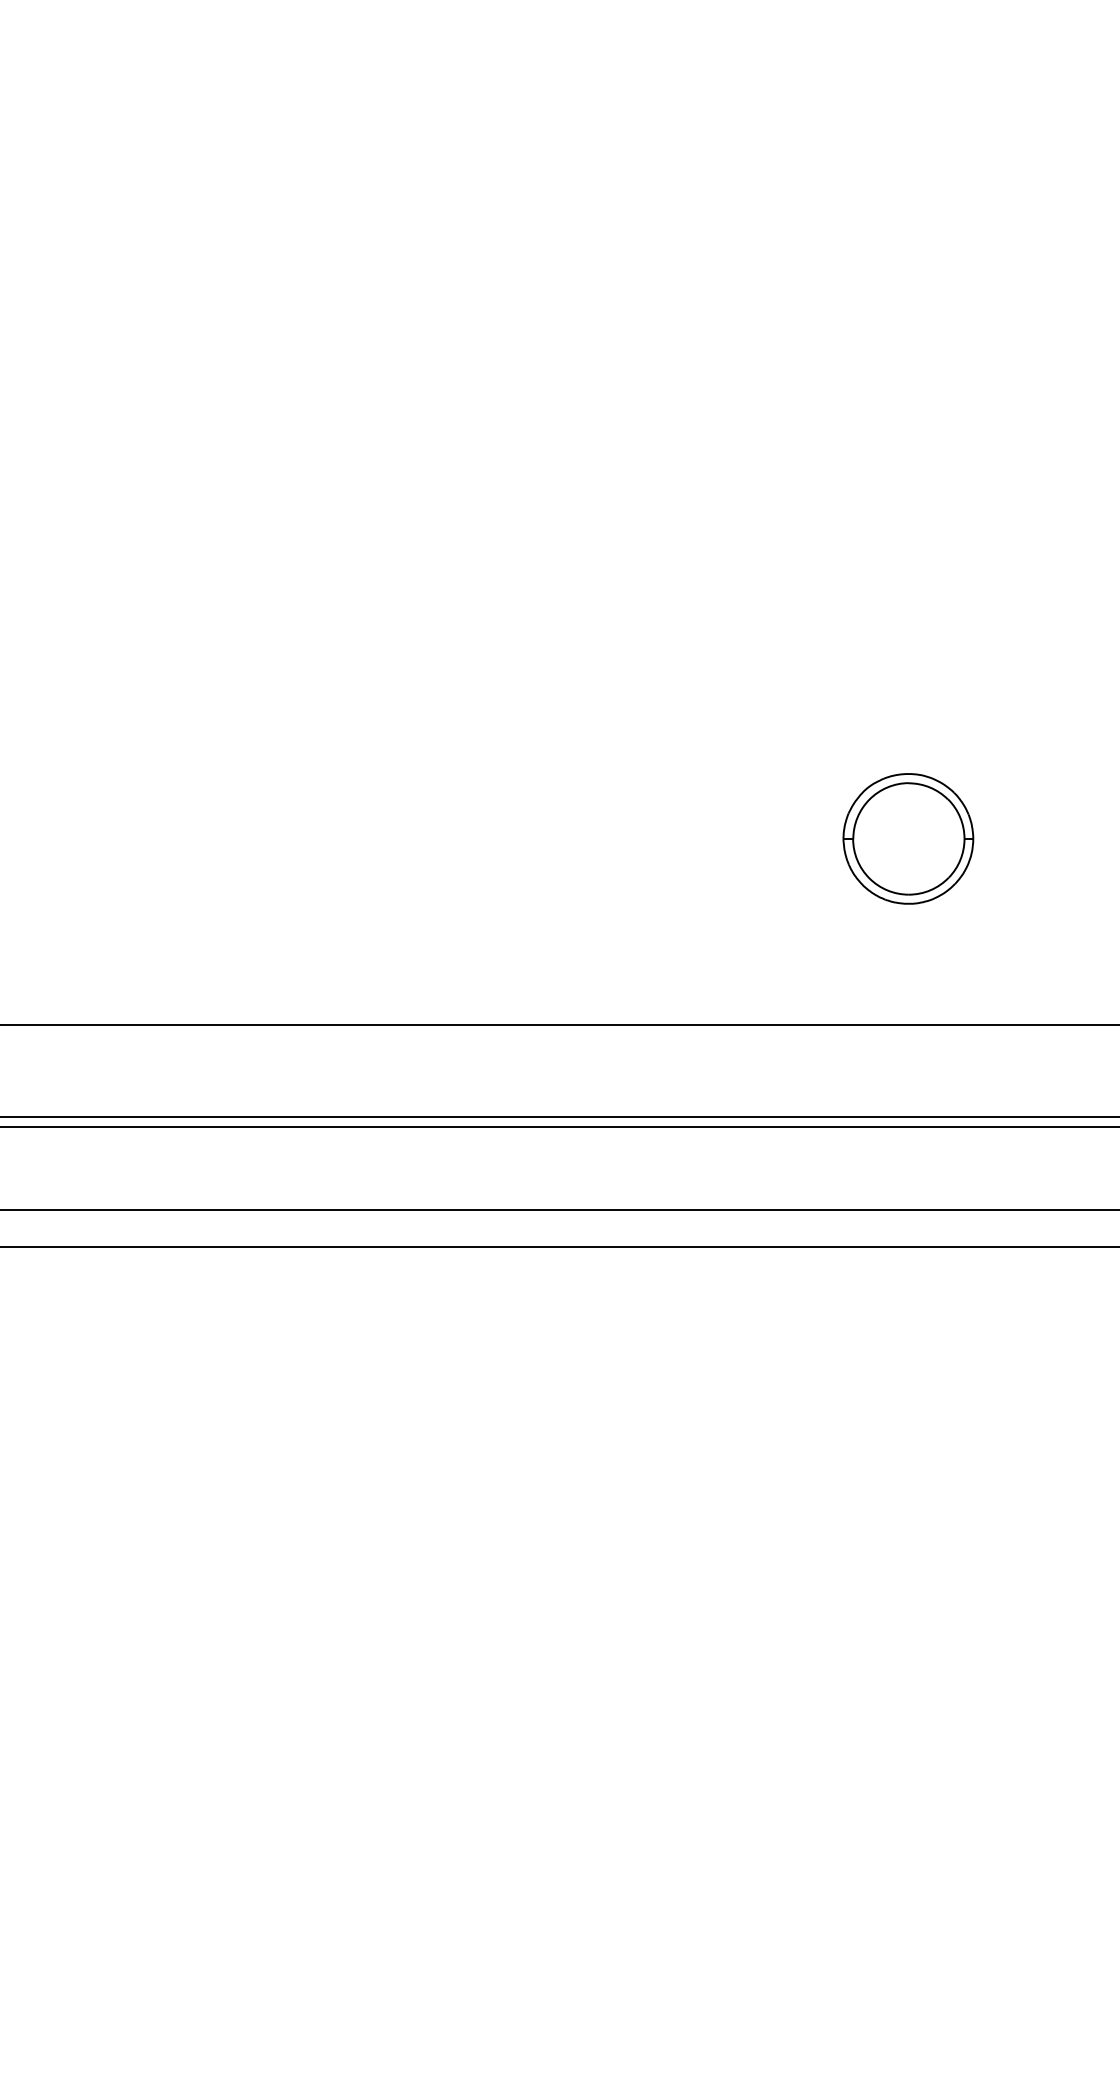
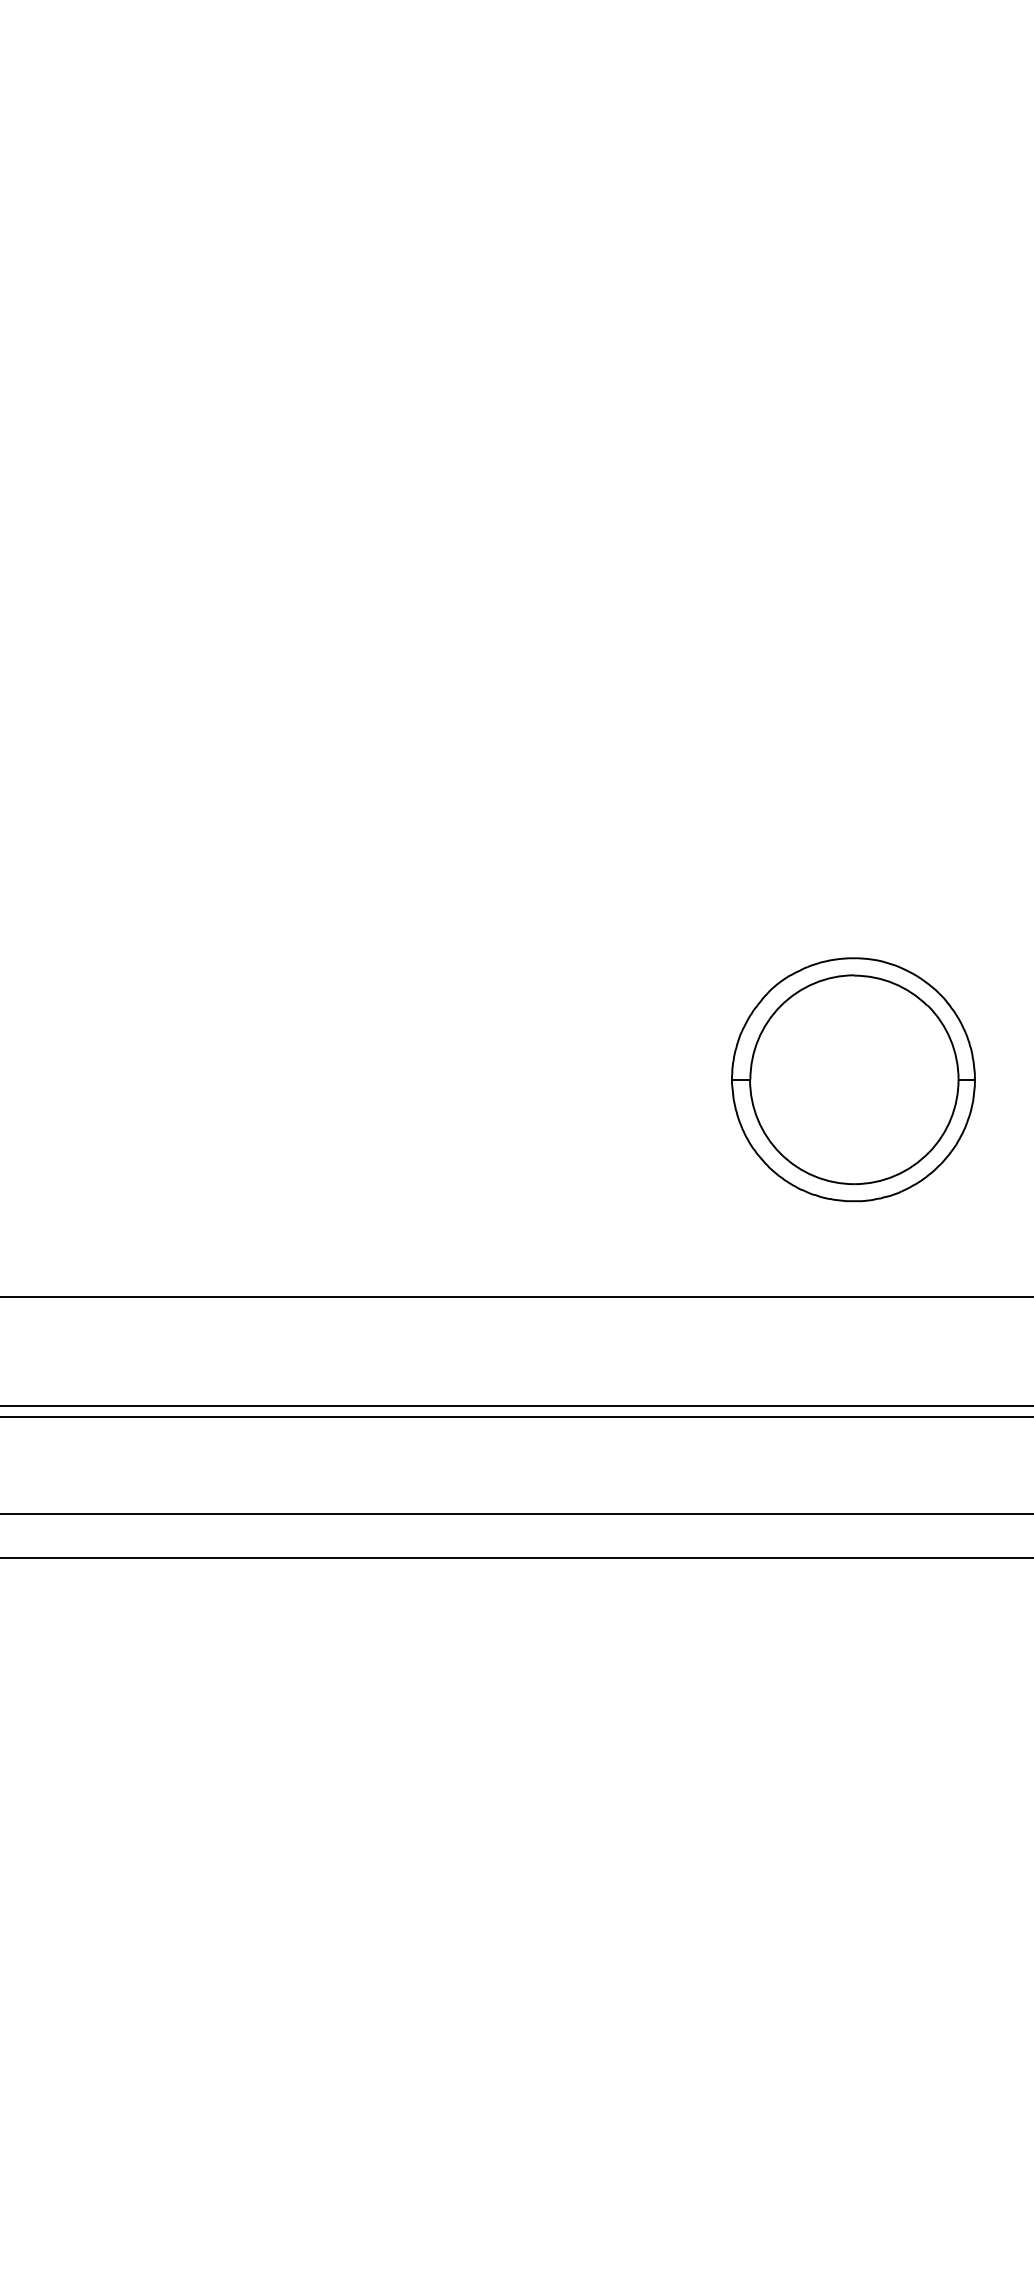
part: (908, 838) -> (853, 1079), size x1.6

